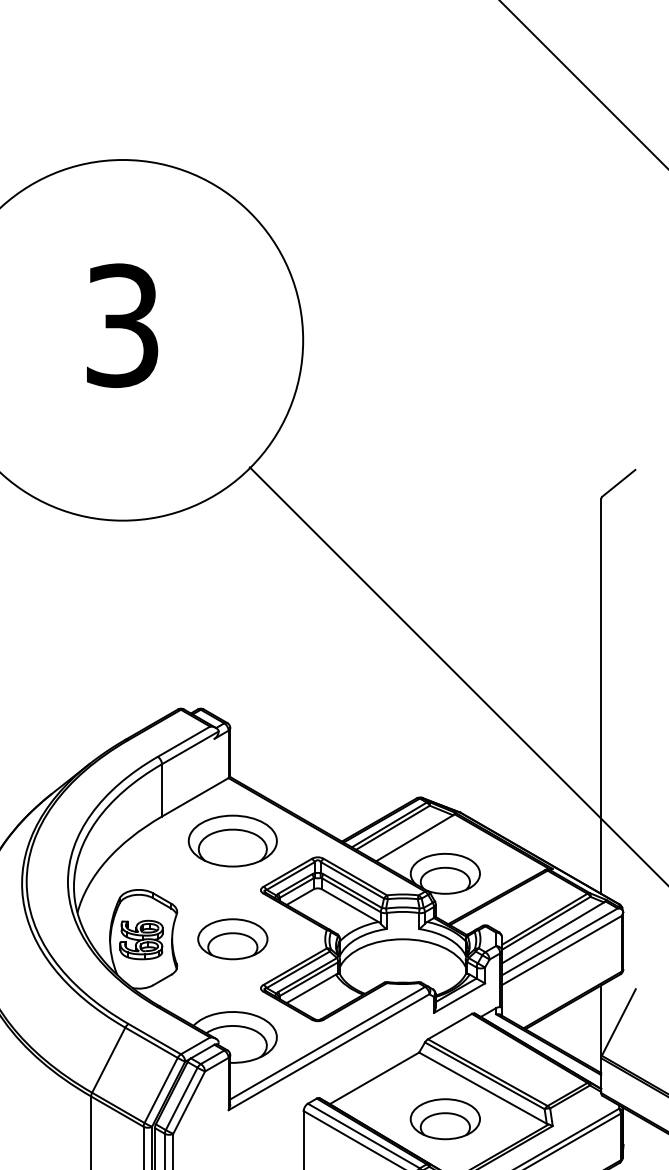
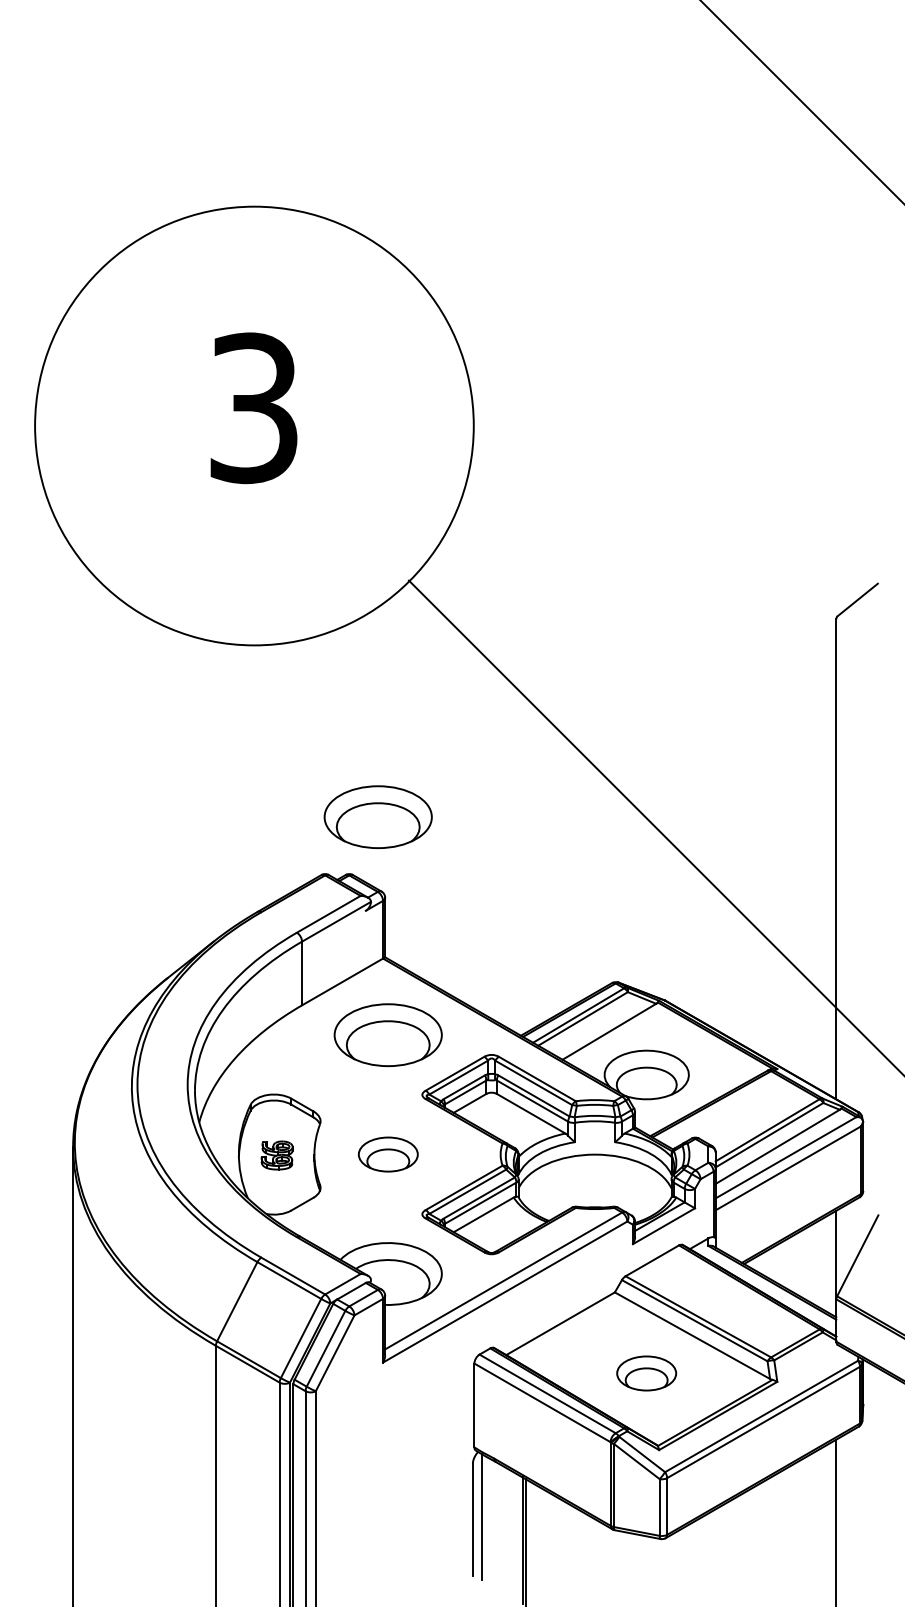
part: (224, 661) -> (377, 816), added
part: (233, 939) -> (388, 1154), size x0.7
part: (140, 940) -> (276, 1155), size x0.6
part: (445, 1119) -> (646, 1373), size x0.7

